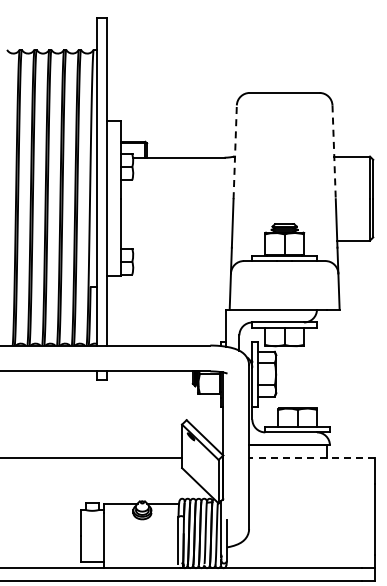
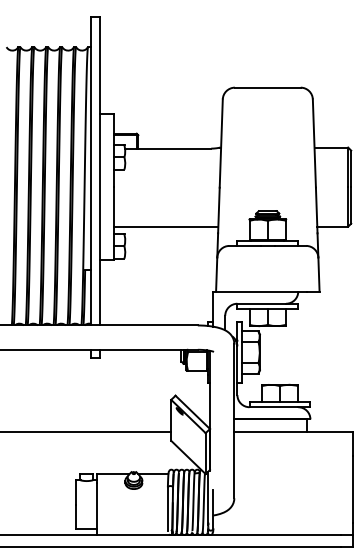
line: (235, 152) -> (221, 143), dashed -> solid
line: (334, 152) -> (314, 143), dashed -> solid
line: (176, 240) -> (165, 226), added
line: (311, 458) -> (293, 431), dashed -> solid

